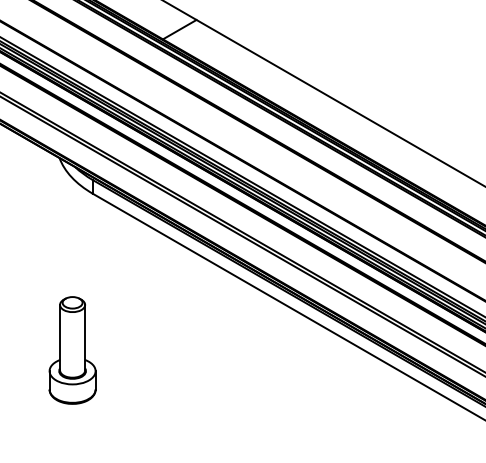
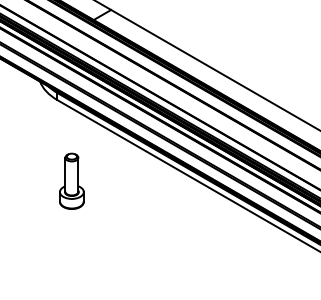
part: (71, 348) -> (71, 180), moved

